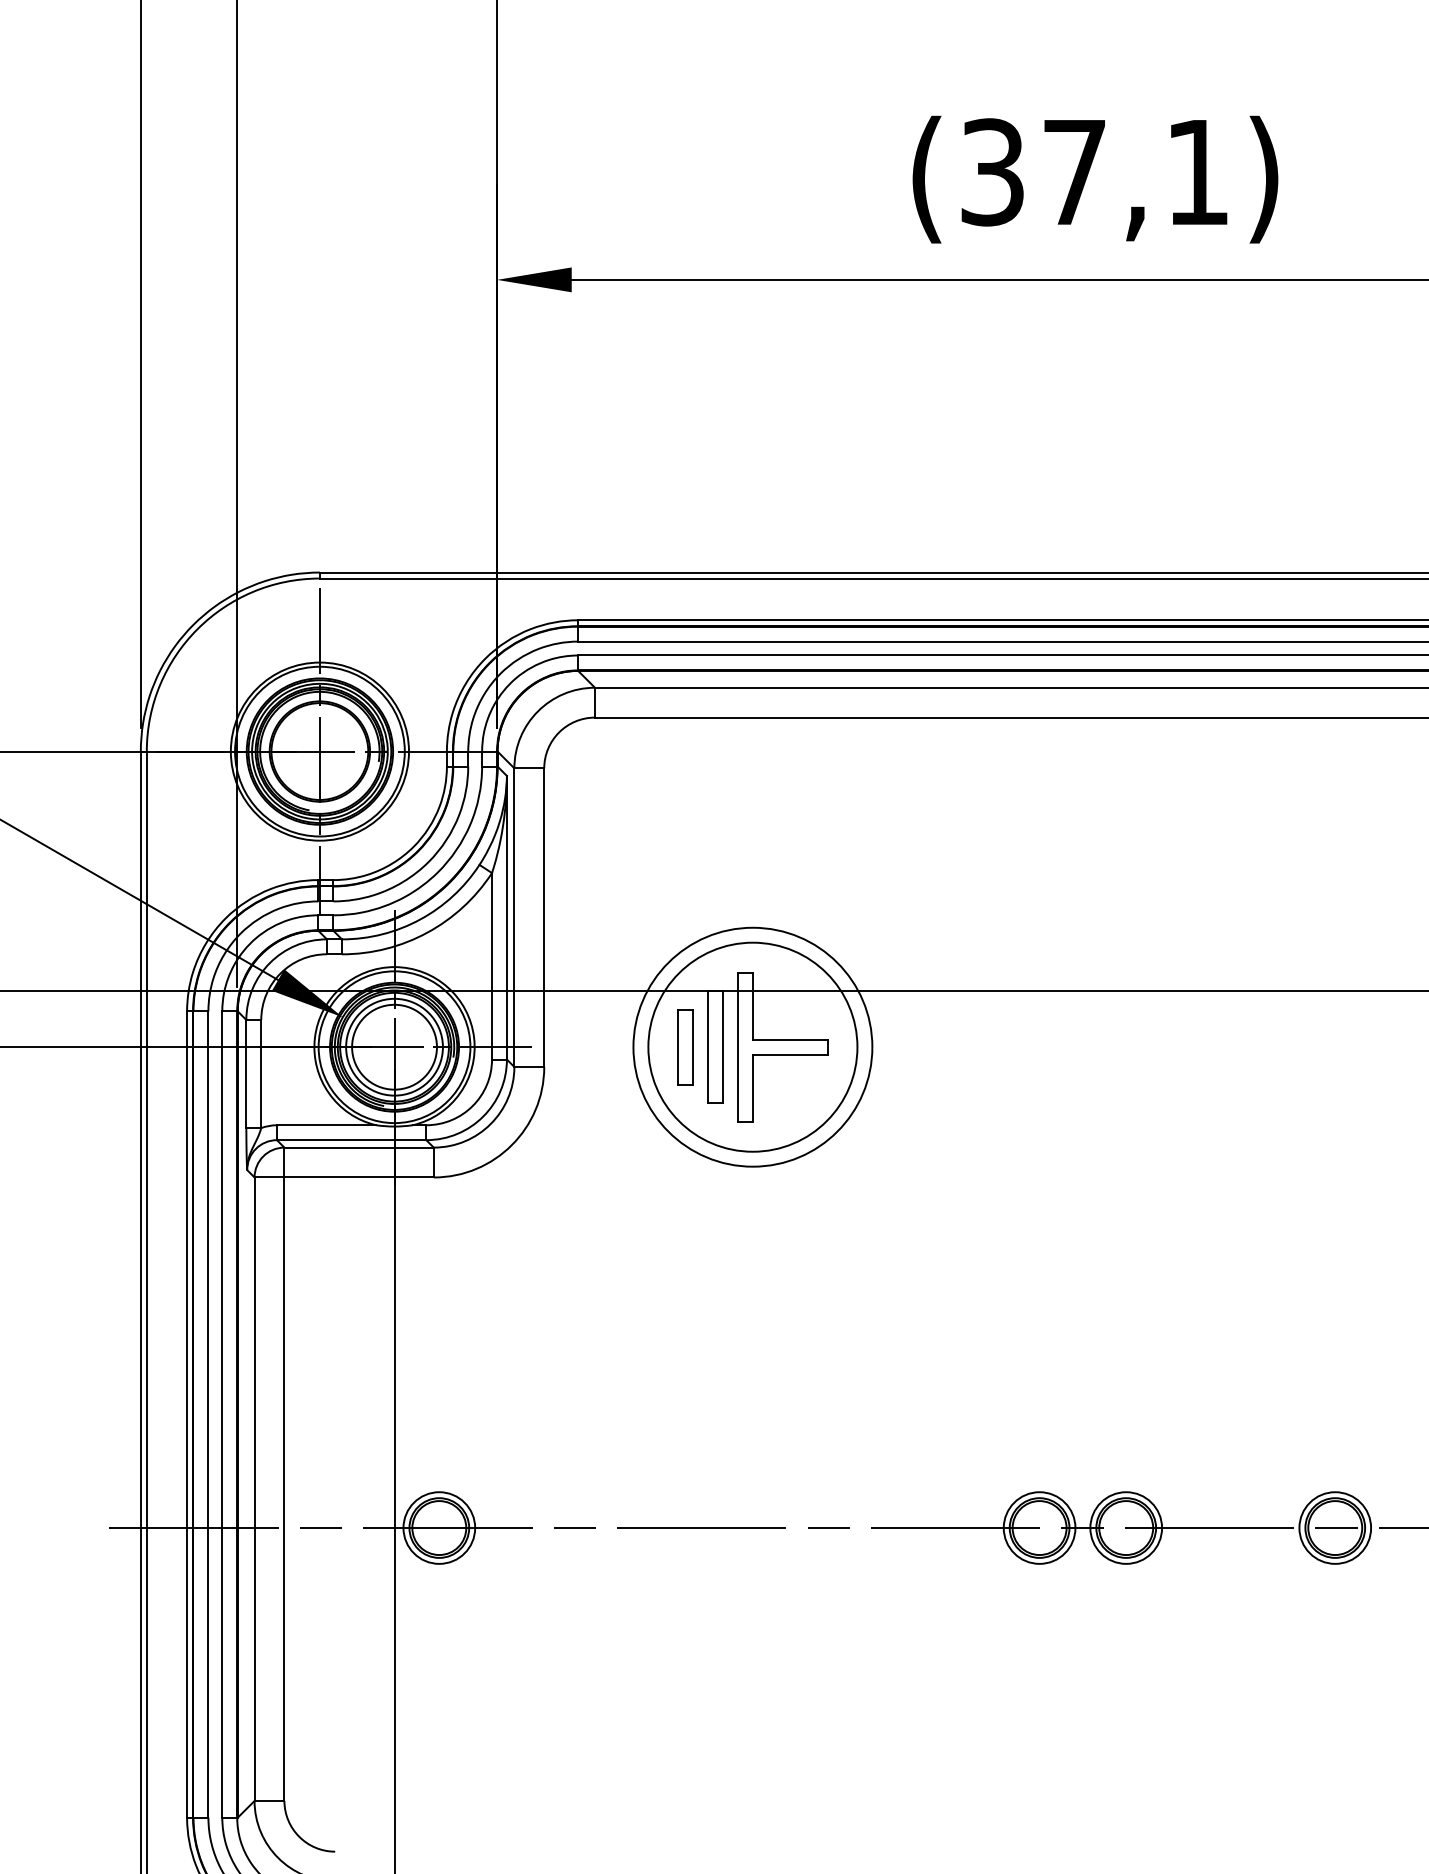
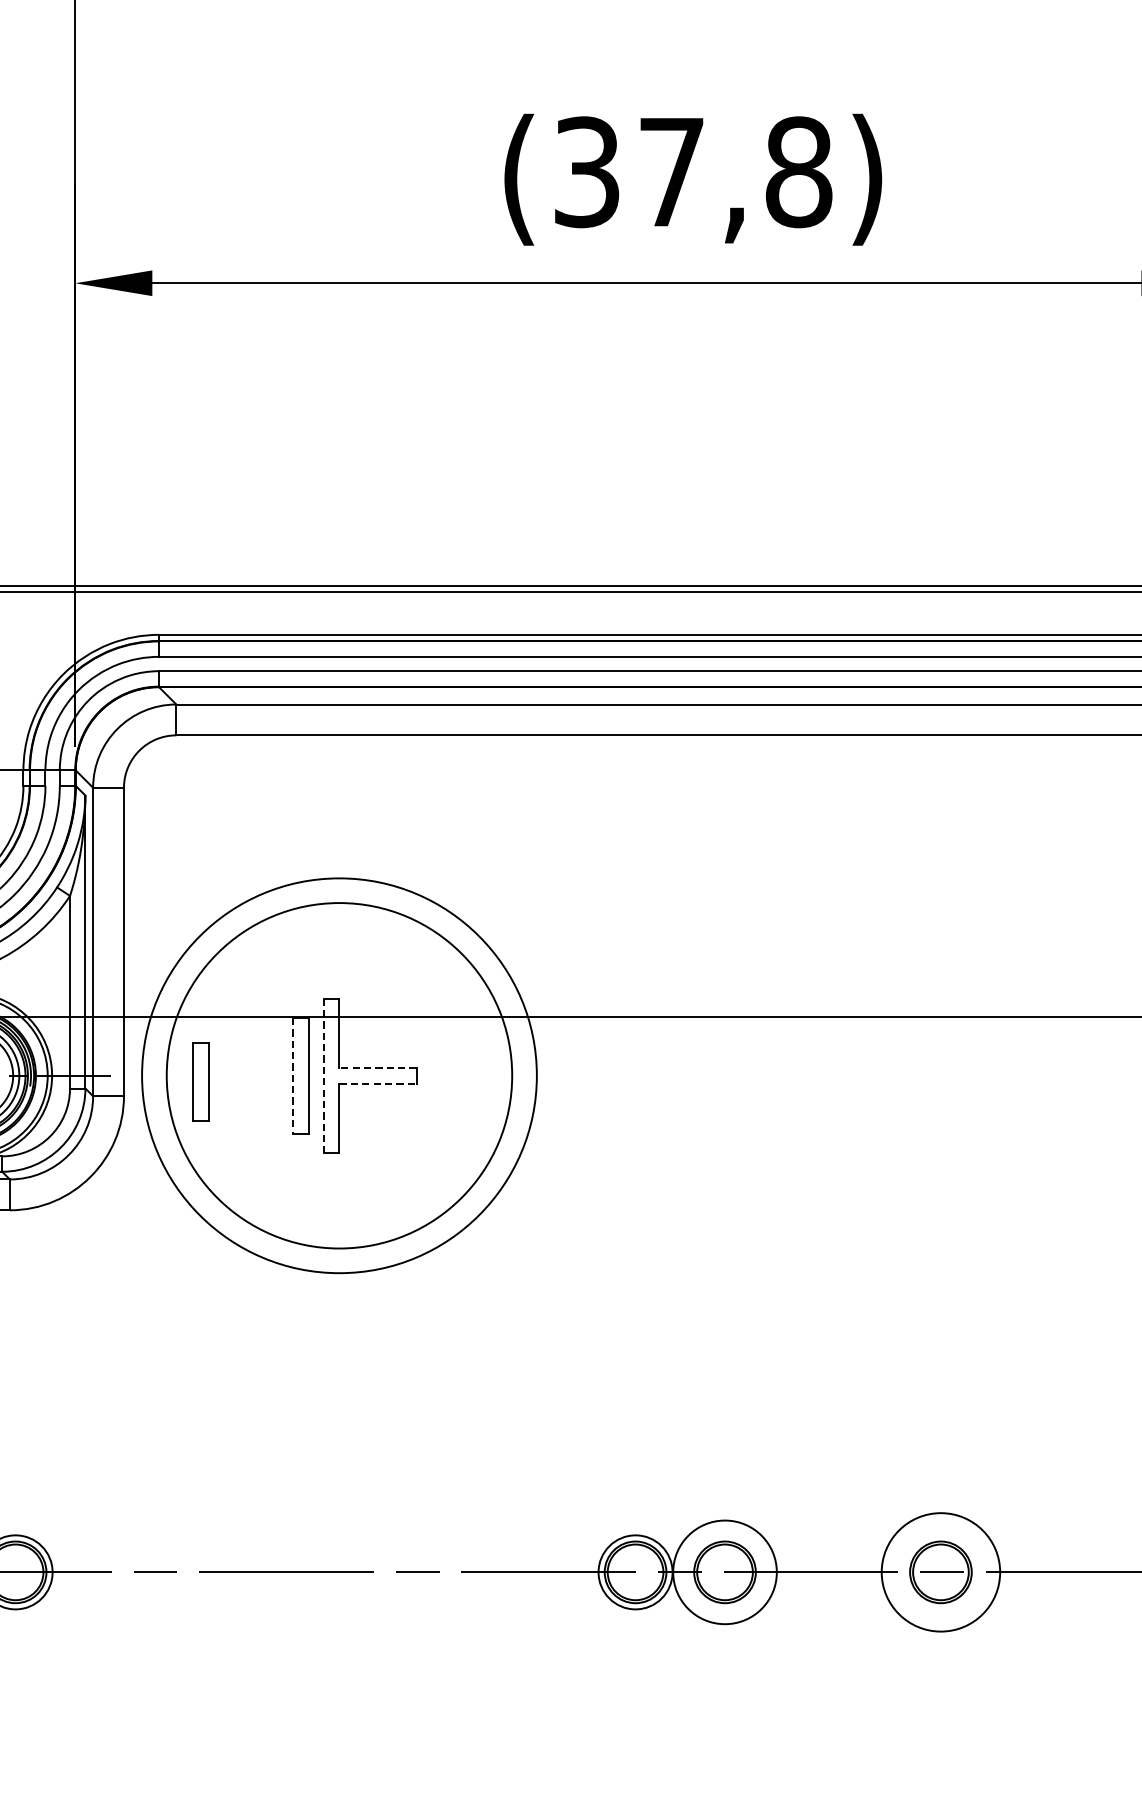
text: (1197, 172) -> (798, 172), (37,1) -> (37,8)
line: (789, 1039) -> (377, 1067), solid -> dashed
circle: (752, 1046) -> (339, 1075), size x1.6
circle: (752, 1046) -> (339, 1075), size x1.6
part: (685, 1047) -> (200, 1082), moved
line: (708, 1047) -> (293, 1076), solid -> dashed
line: (737, 1047) -> (323, 1076), solid -> dashed
line: (790, 1054) -> (378, 1083), solid -> dashed
circle: (1126, 1527) -> (725, 1571), size x1.4
circle: (1335, 1527) -> (941, 1571), size x1.6

